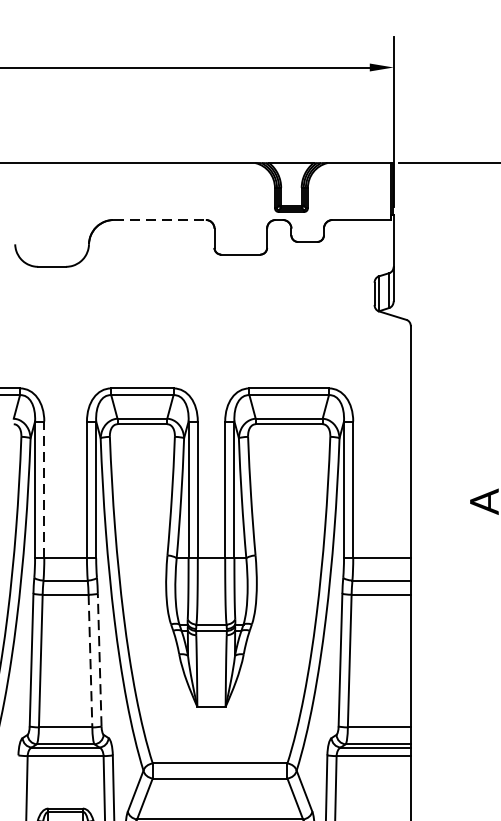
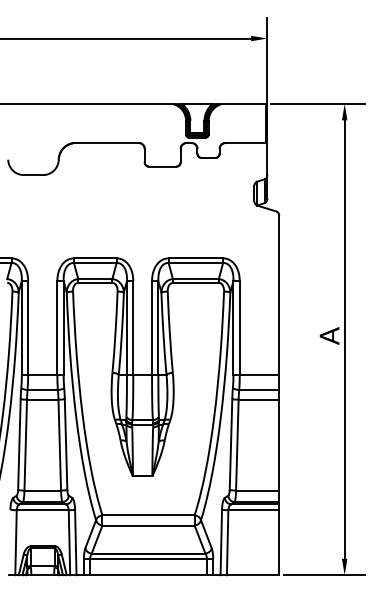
line: (160, 220) -> (107, 143), dashed -> solid
line: (44, 489) -> (28, 327), dashed -> solid
line: (100, 658) -> (66, 443), dashed -> solid
line: (90, 661) -> (59, 445), dashed -> solid

